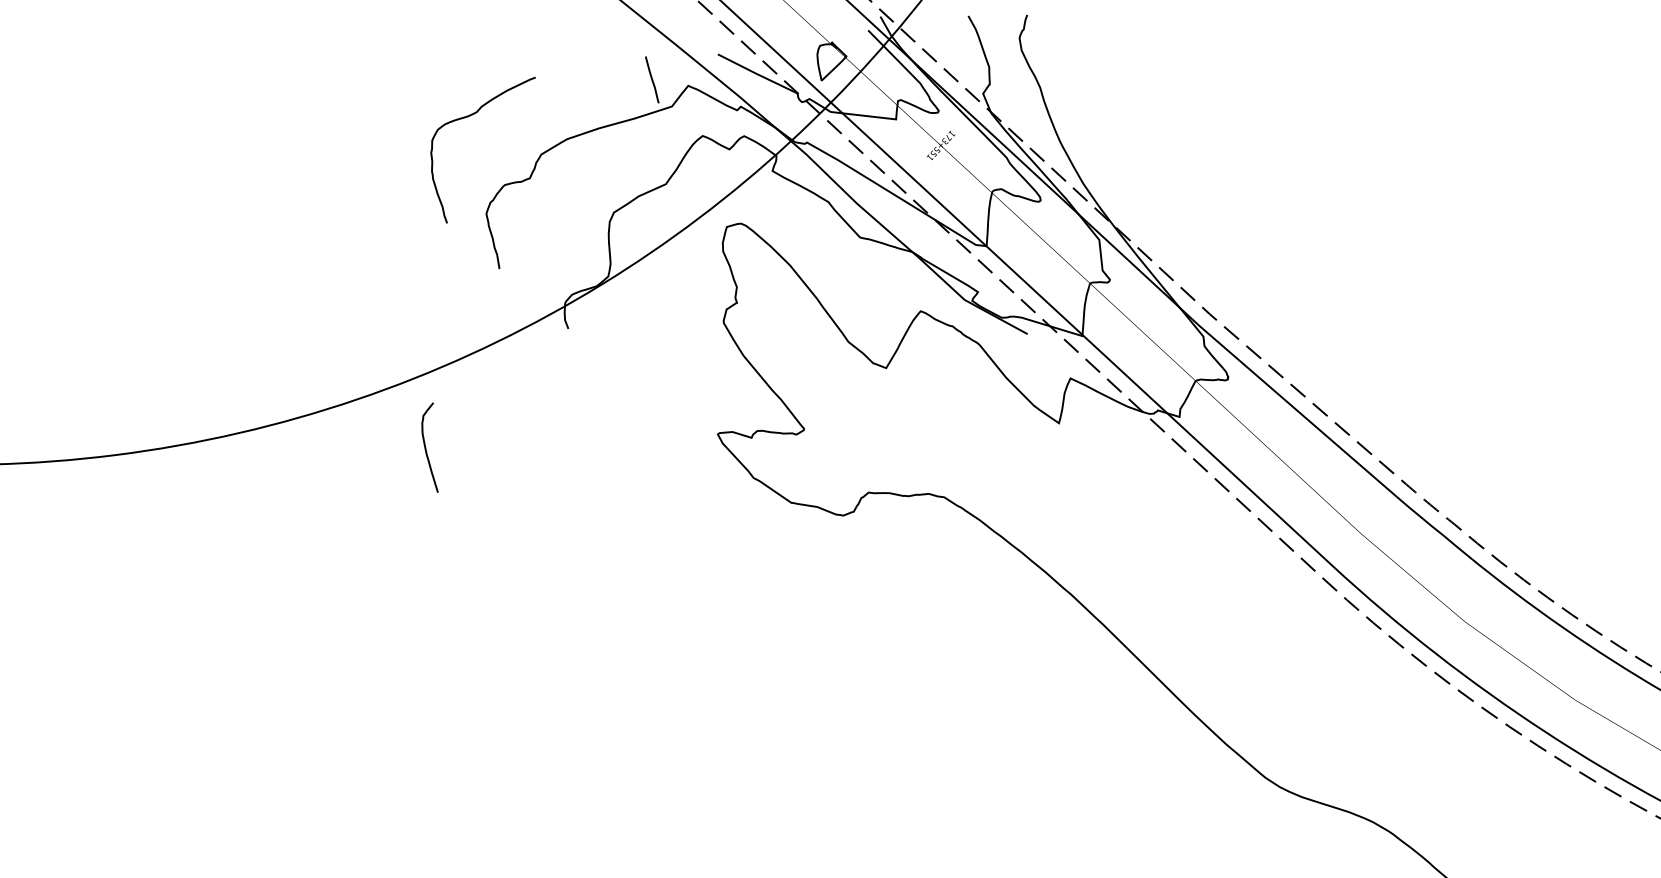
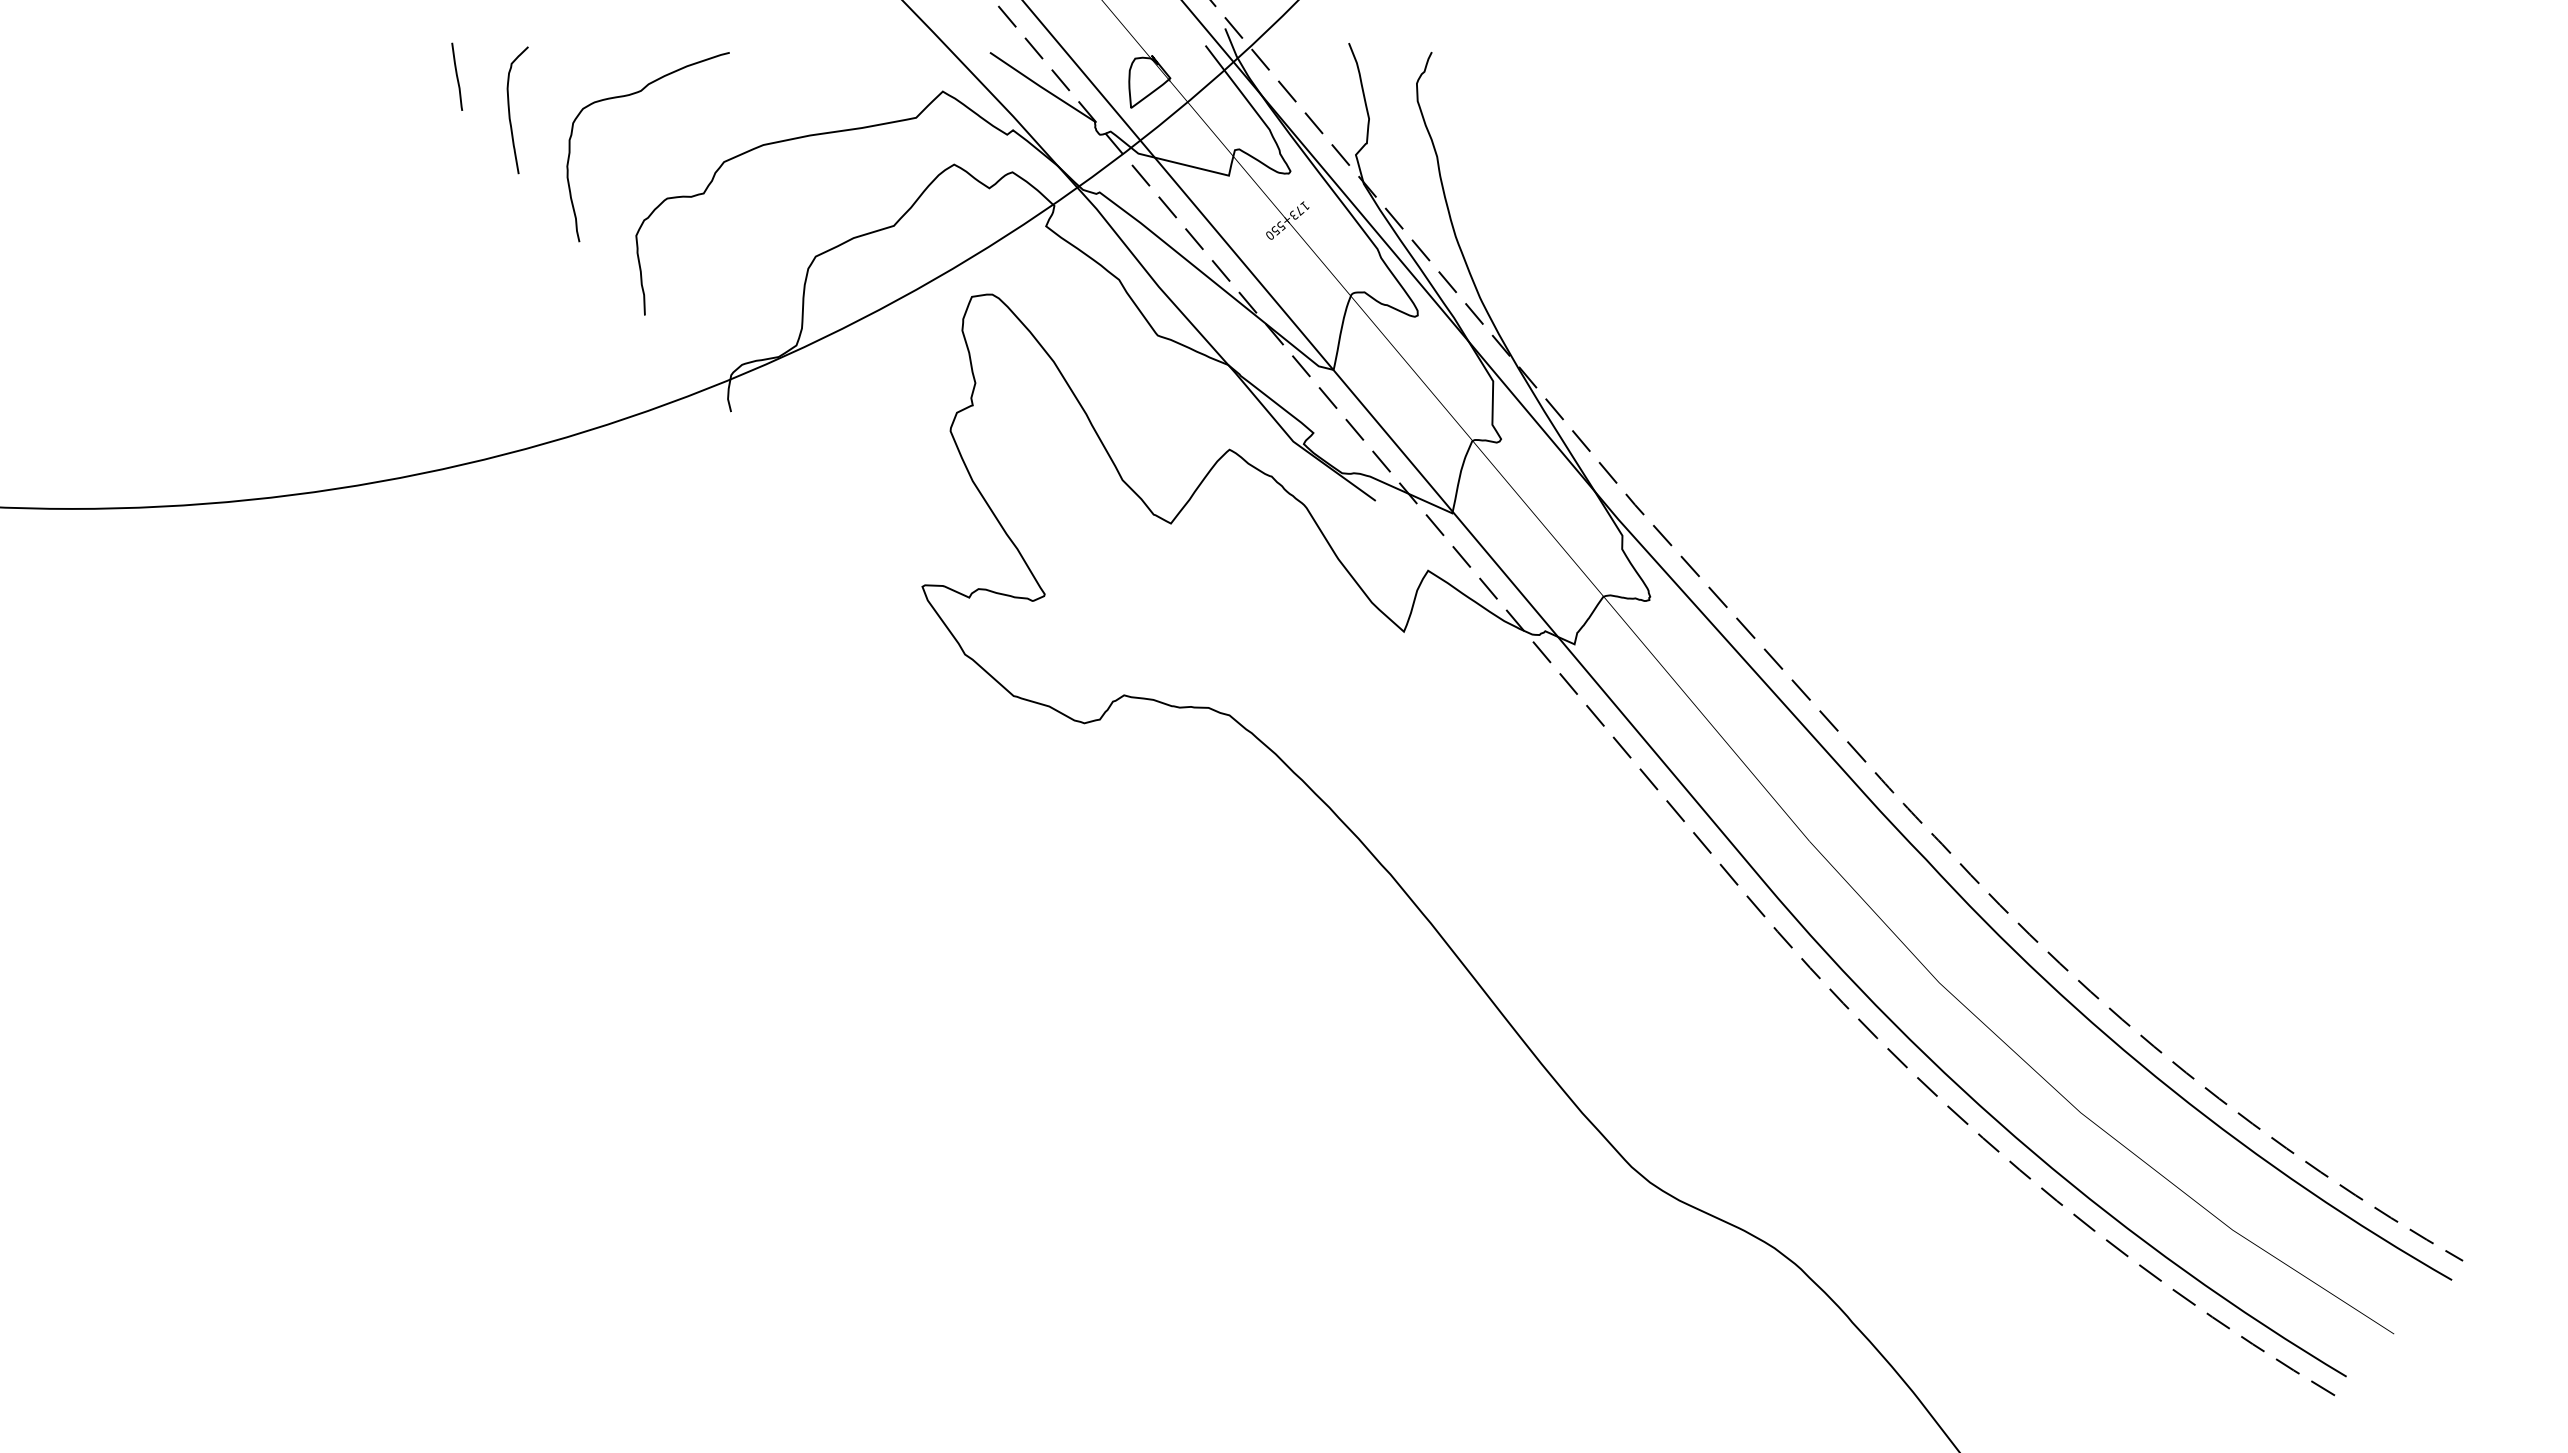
line: (652, 79) -> (457, 76), moved
text: (929, 157) -> (1269, 234), 173+551 -> 173+550
curve: (426, 450) -> (510, 112), moved

